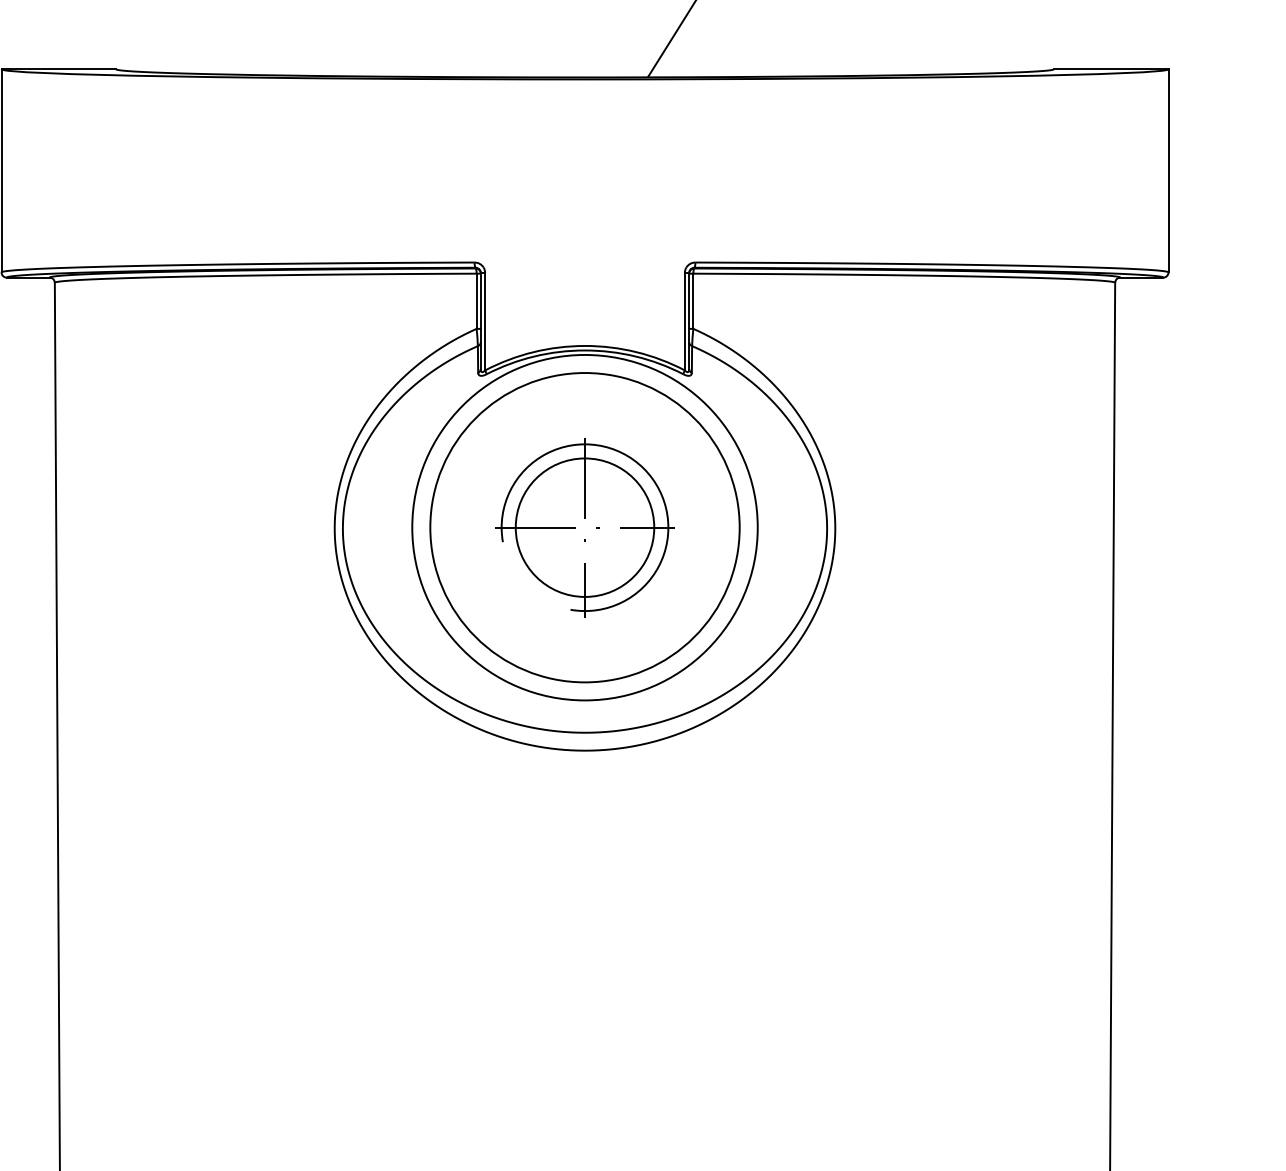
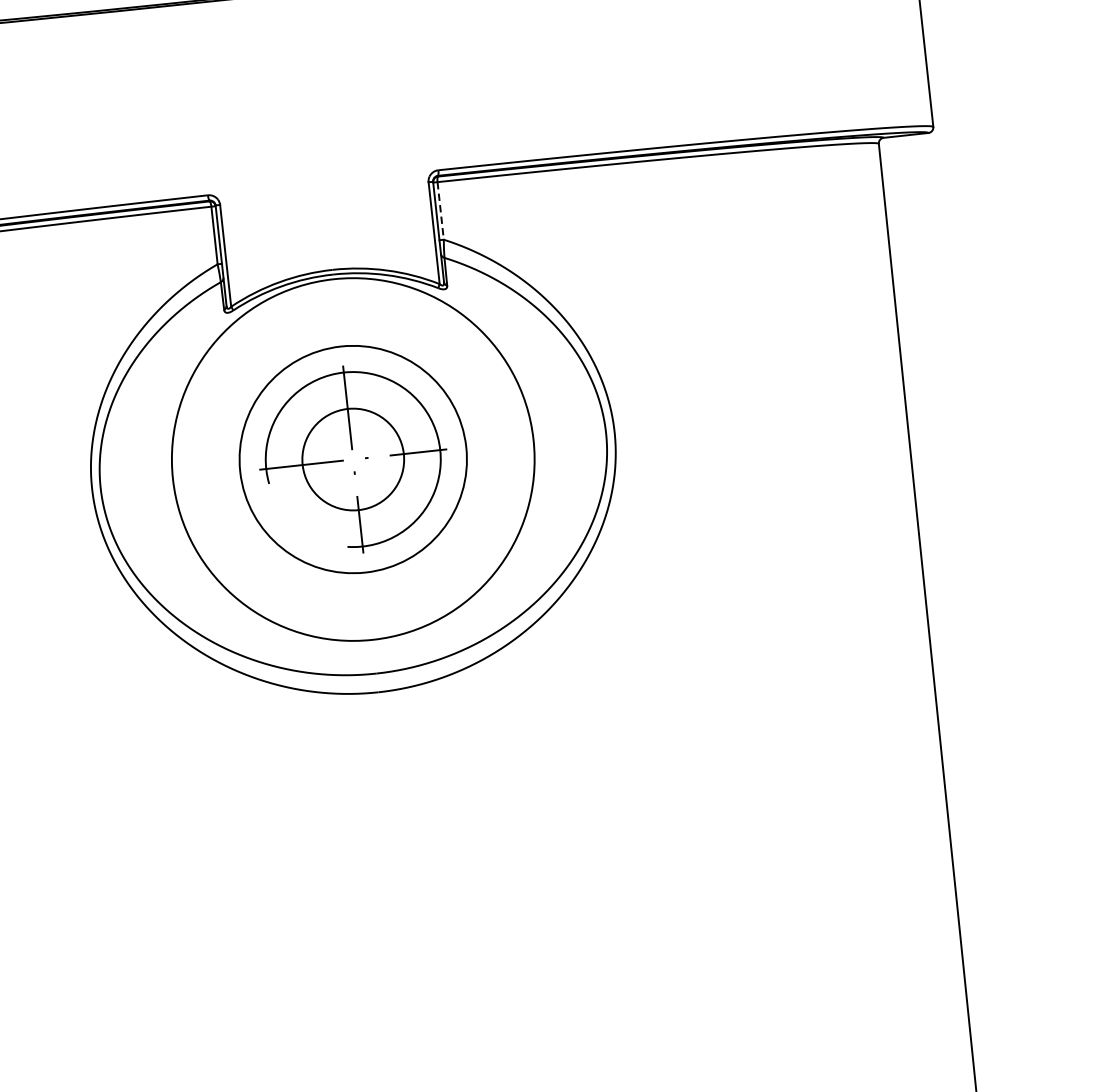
line: (693, 301) -> (440, 211), solid -> dashed
circle: (584, 527) -> (352, 459), size x0.7
circle: (584, 527) -> (352, 459), size x0.7

